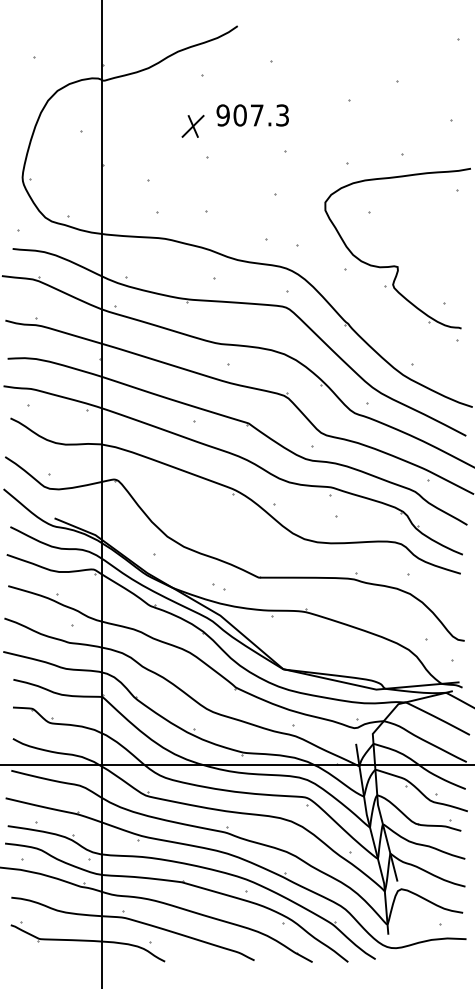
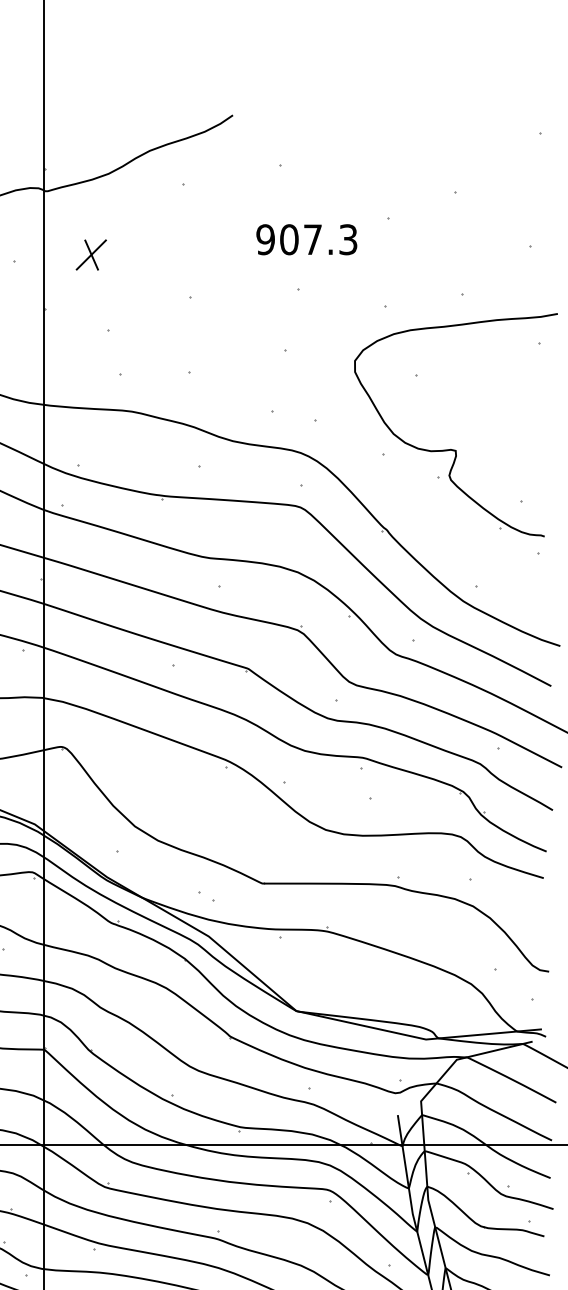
text: (252, 115) -> (306, 239), moved
part: (192, 125) -> (90, 253), moved

